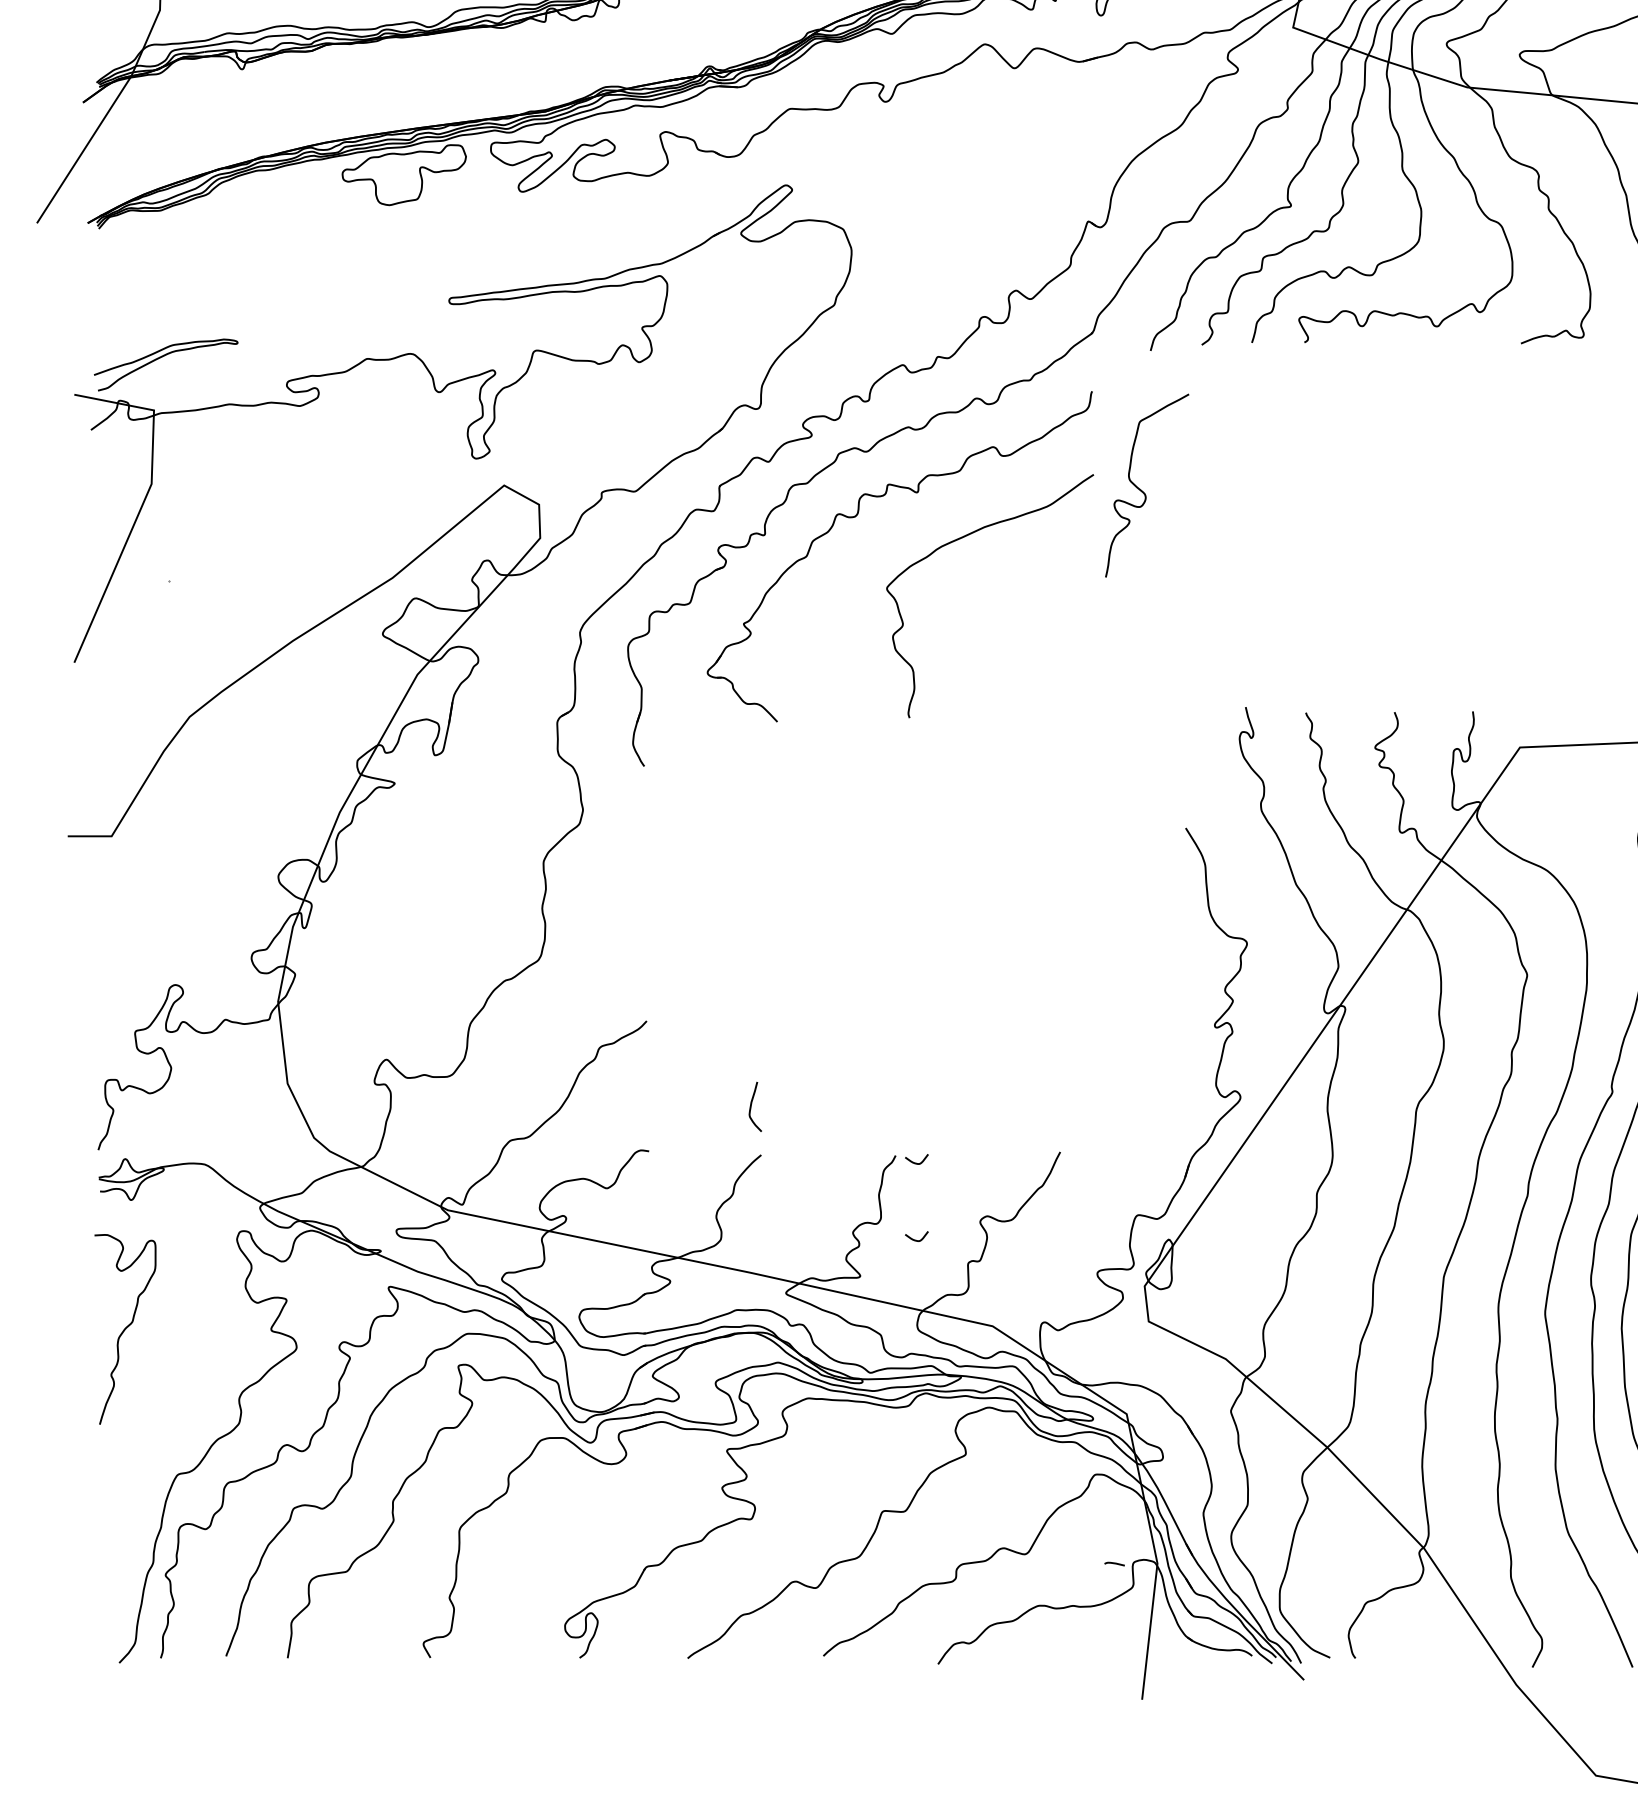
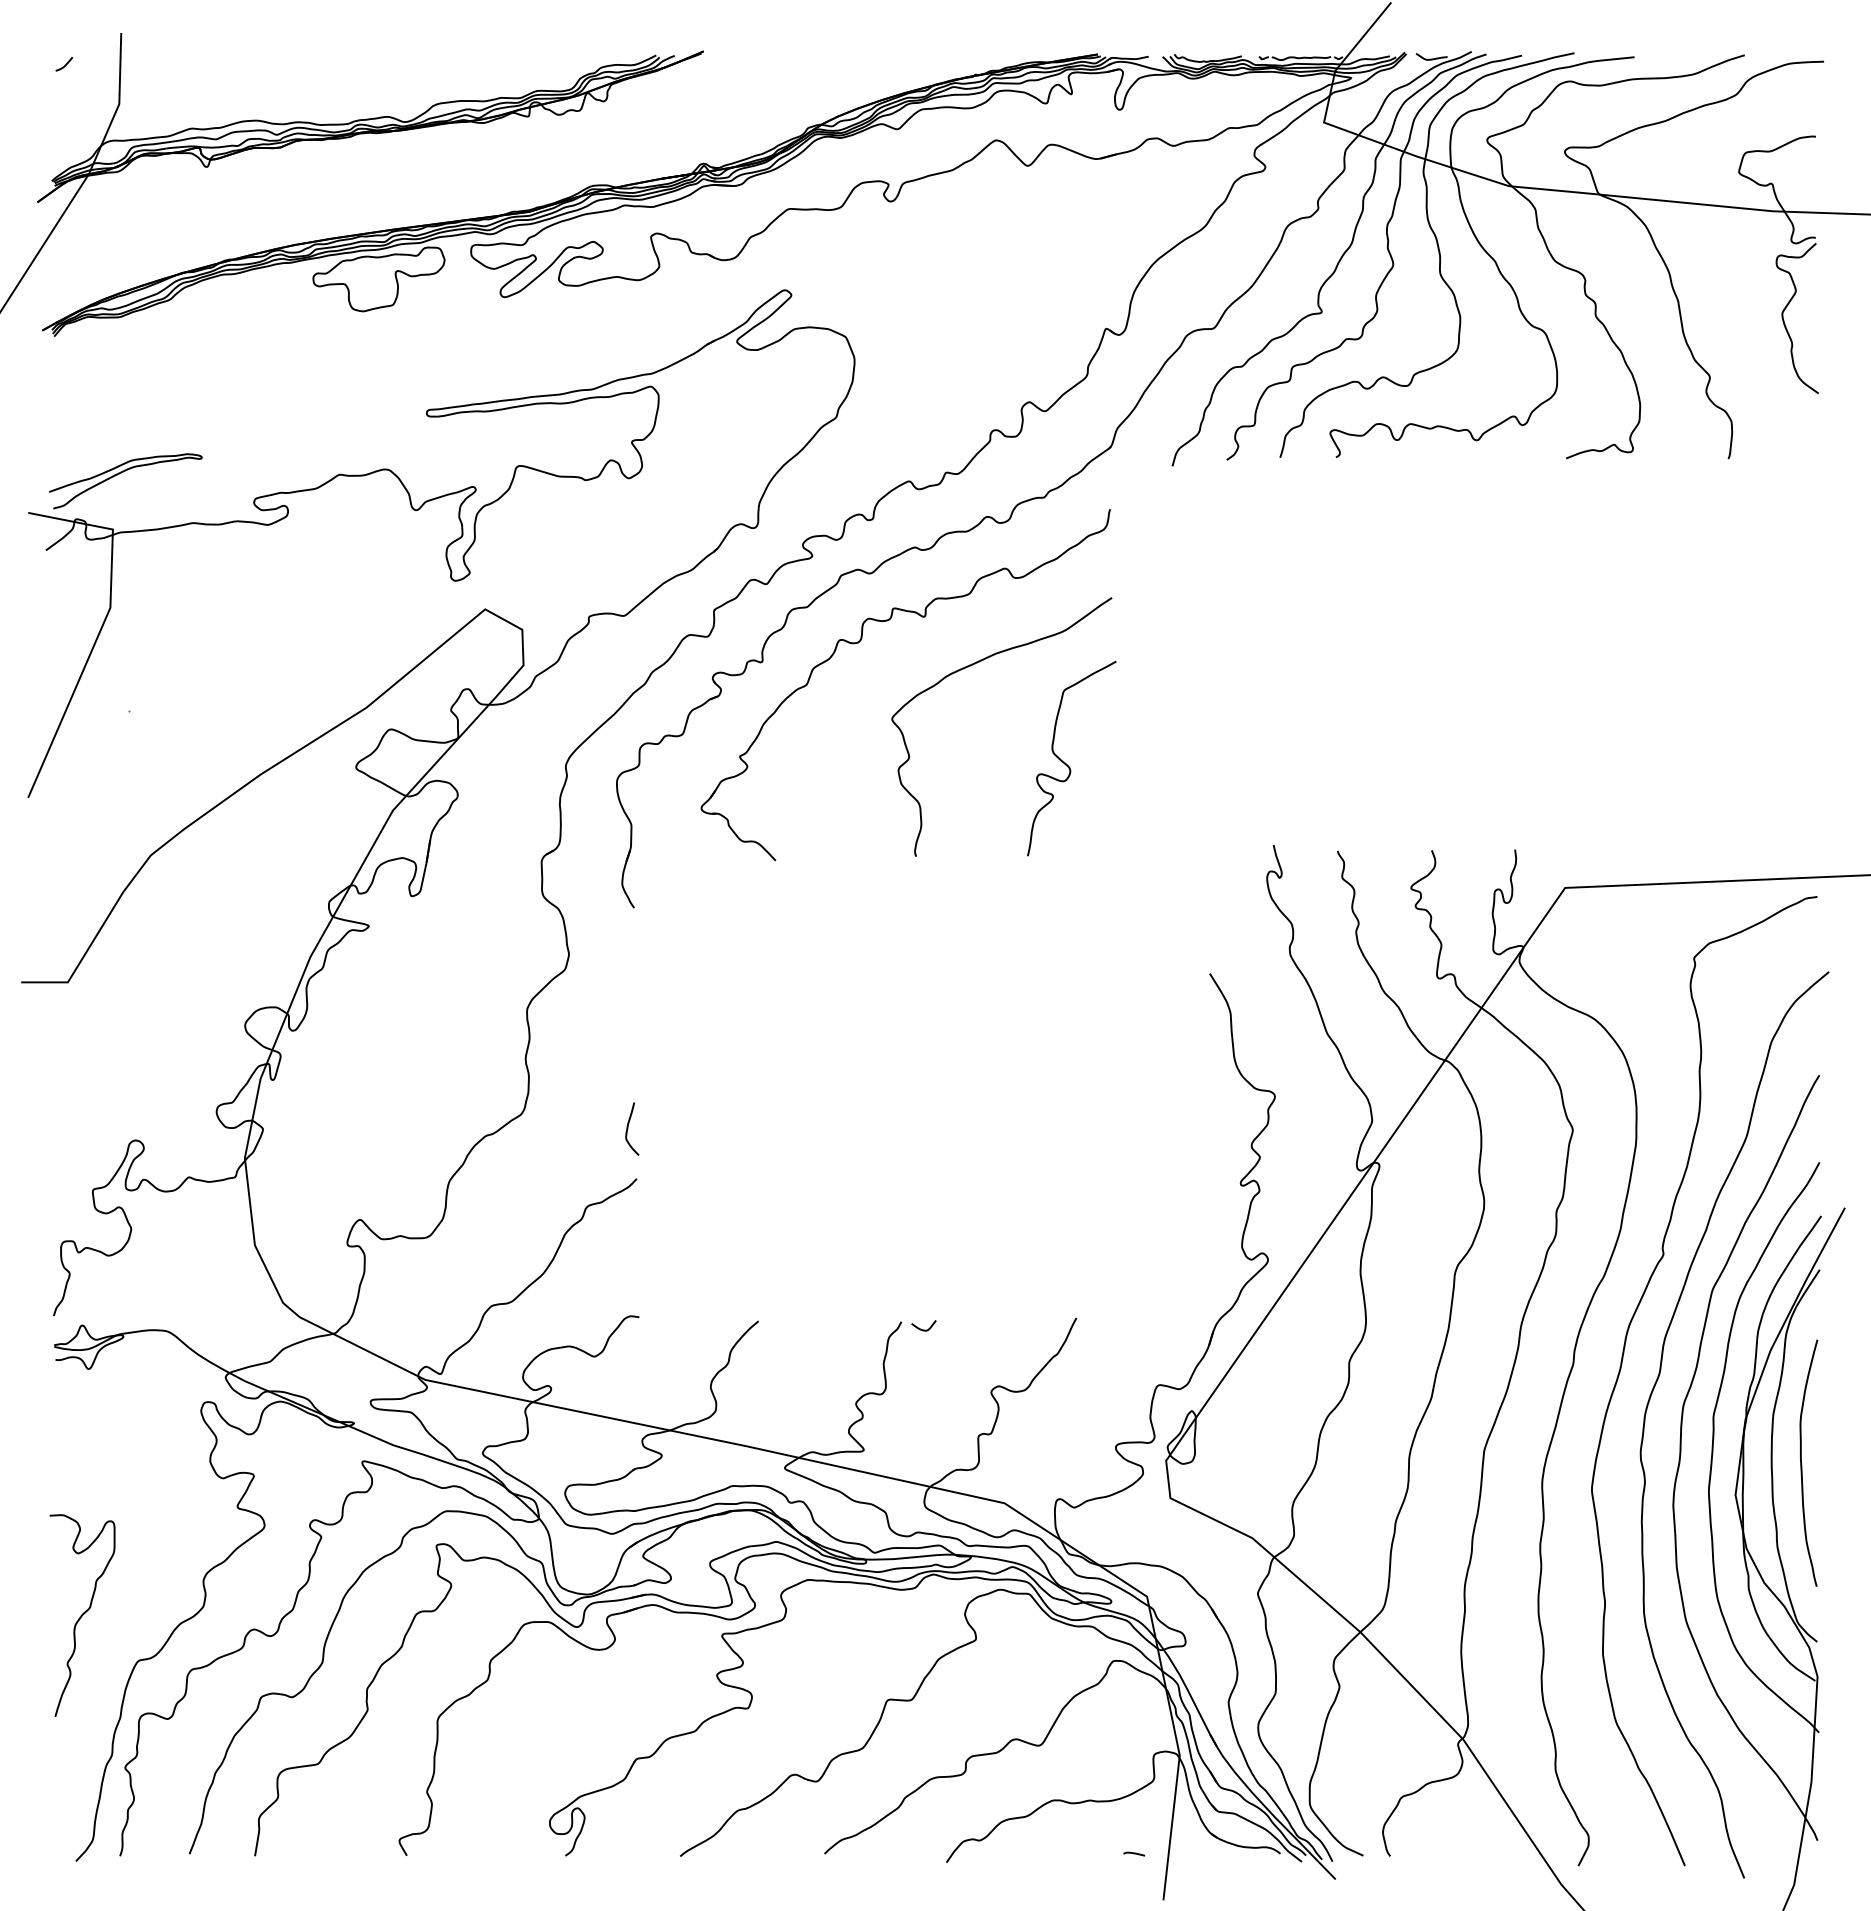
curve: (1142, 490) -> (1066, 763), moved
curve: (751, 1106) -> (628, 1128), moved
curve: (914, 1239) -> (921, 1410), removed
curve: (125, 1329) -> (82, 1615), moved
curve: (1114, 1563) -> (1134, 1853), moved

